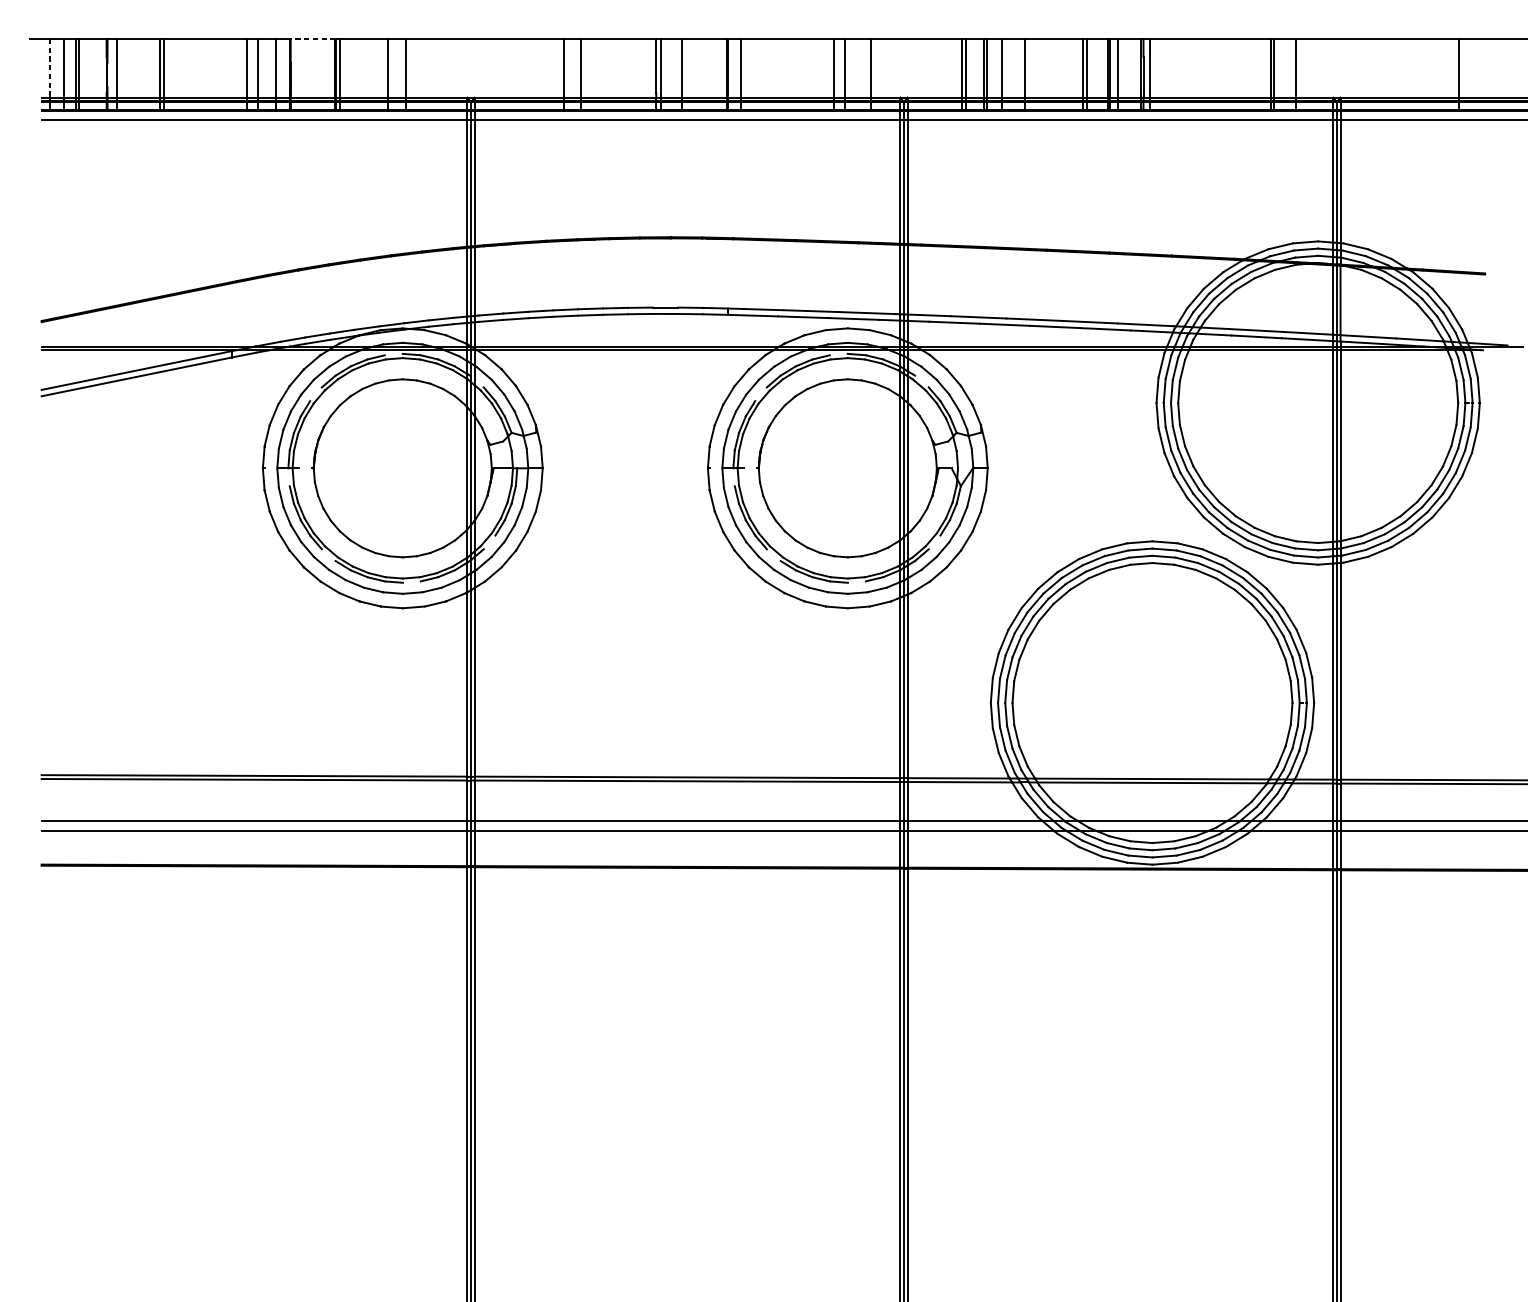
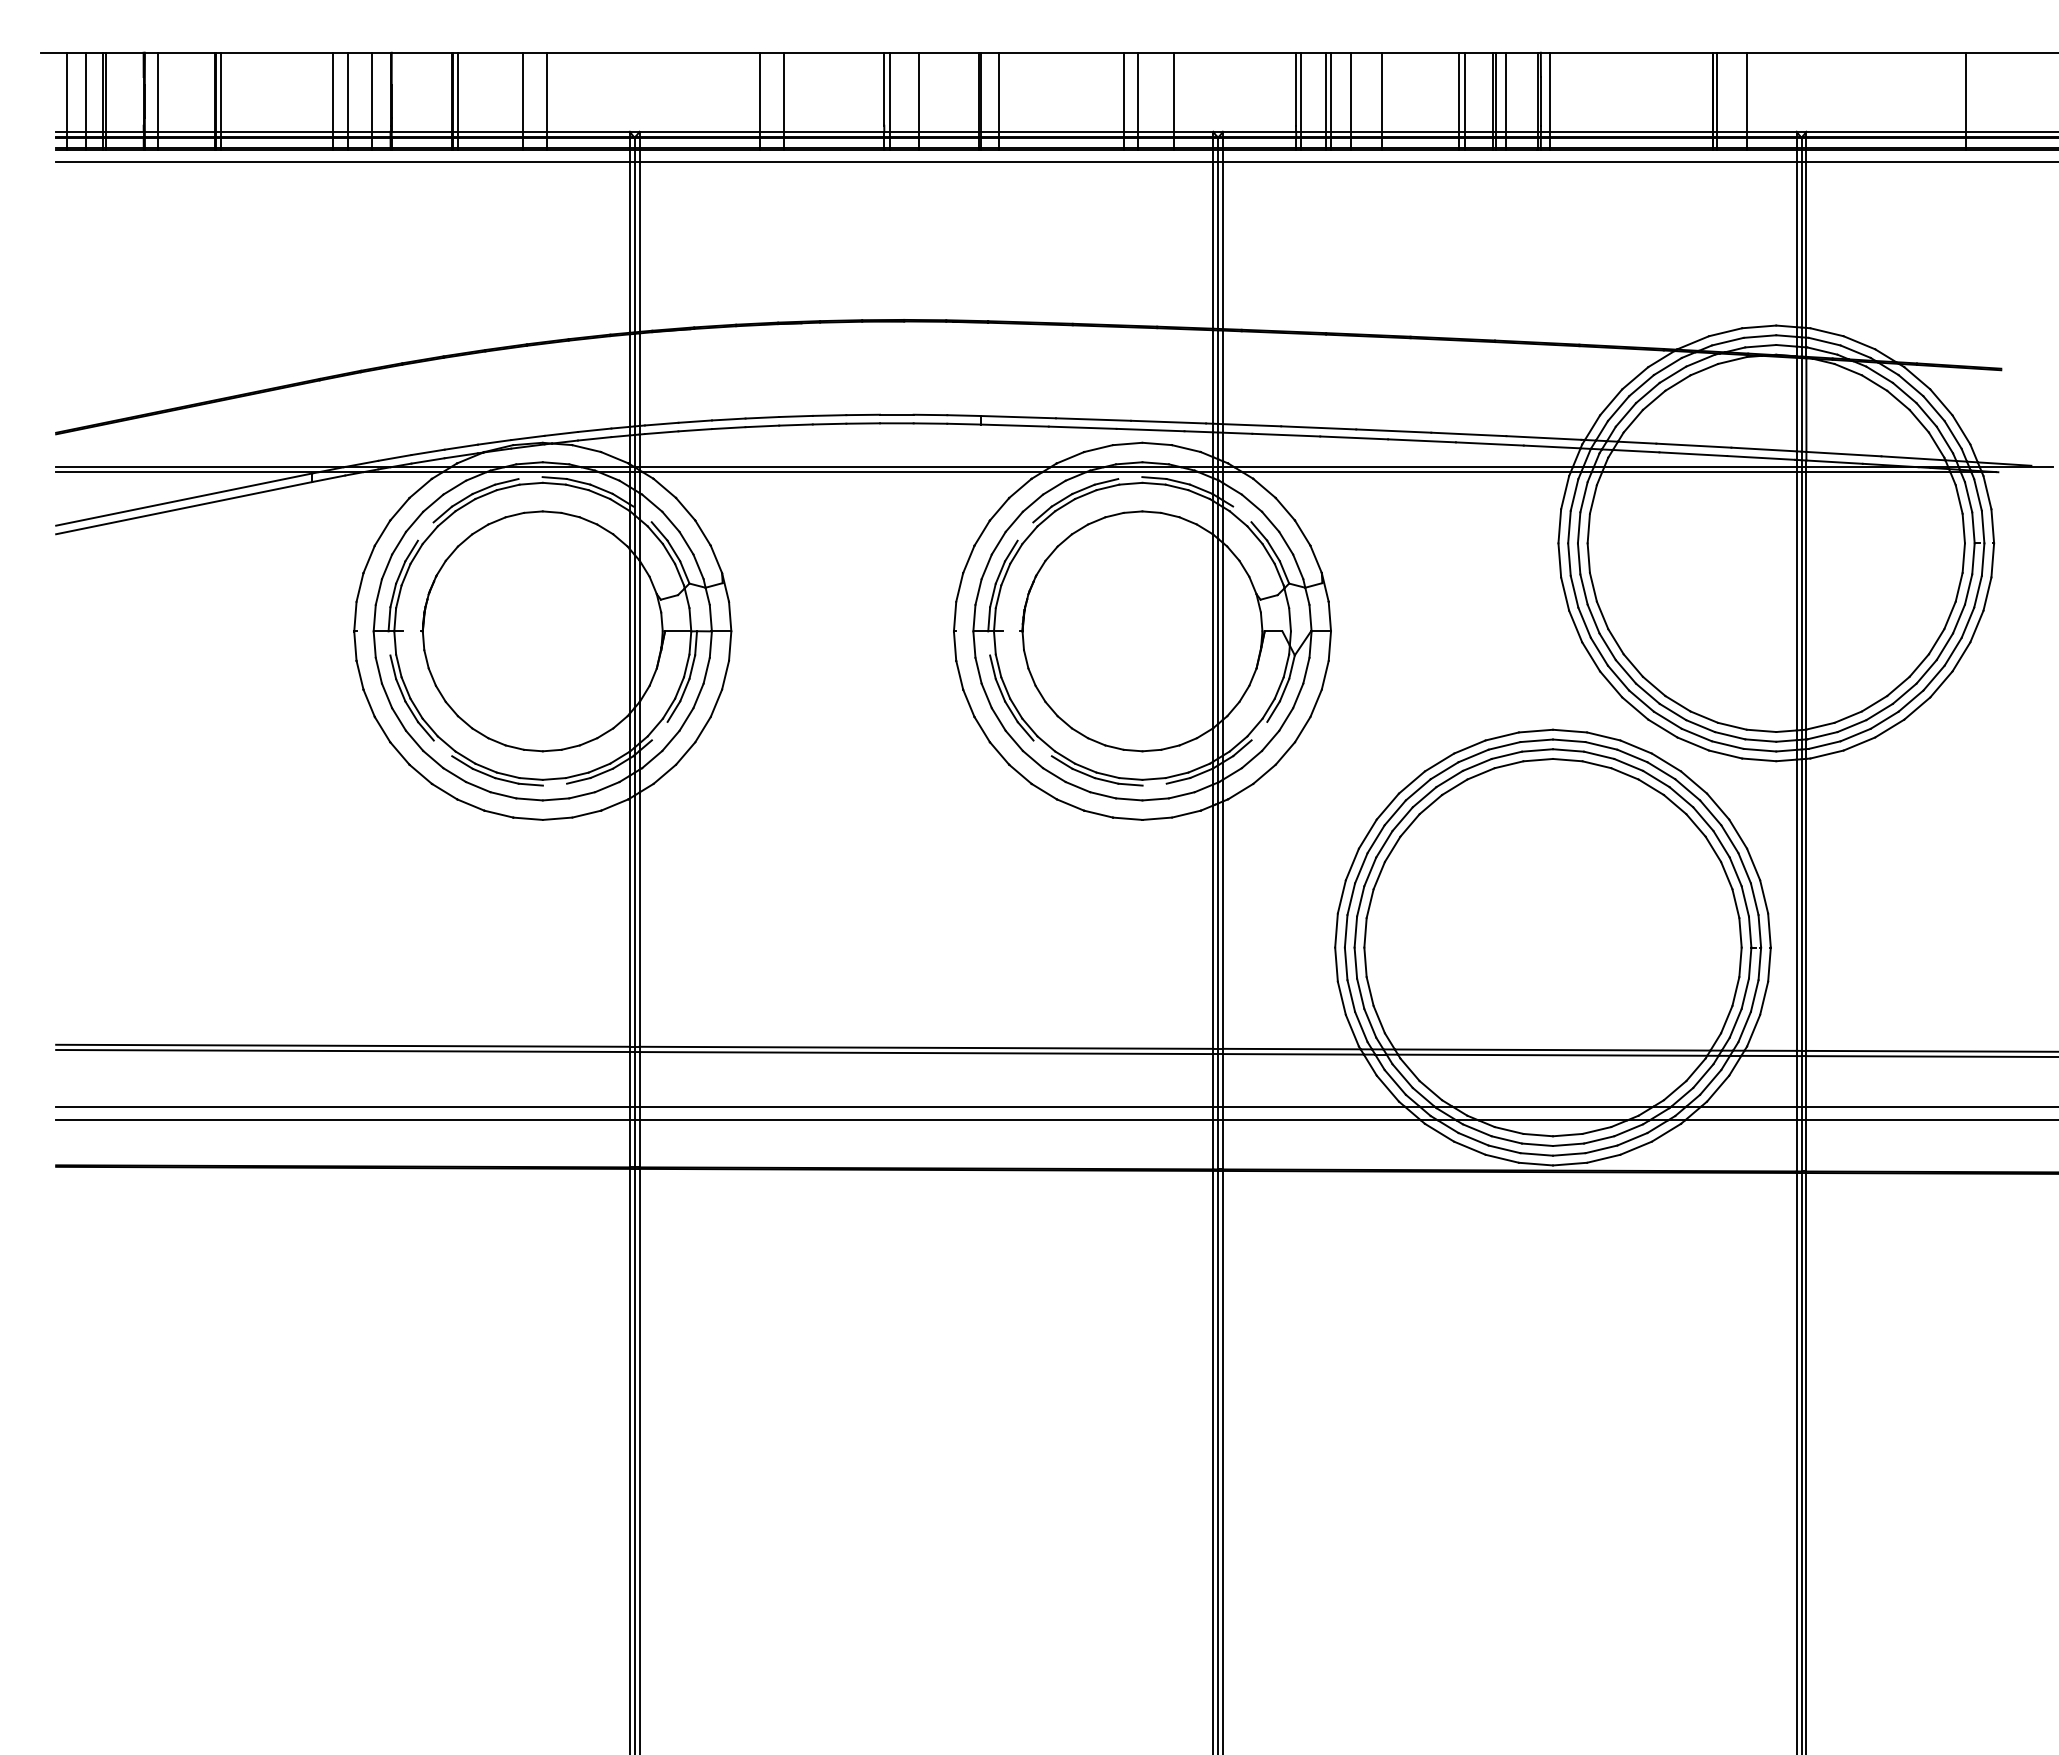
line: (312, 38) -> (421, 52), dashed -> solid
line: (50, 68) -> (67, 92), dashed -> solid

